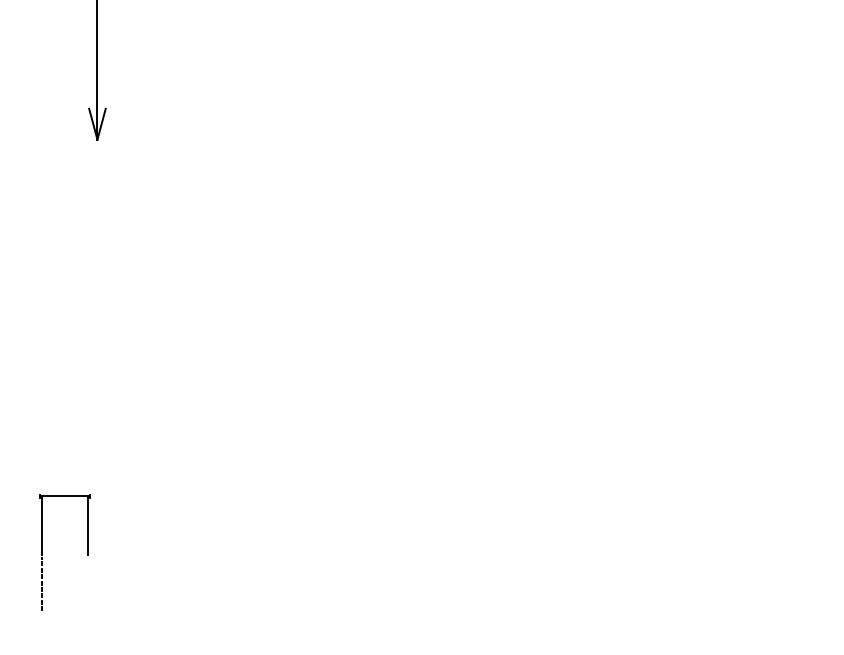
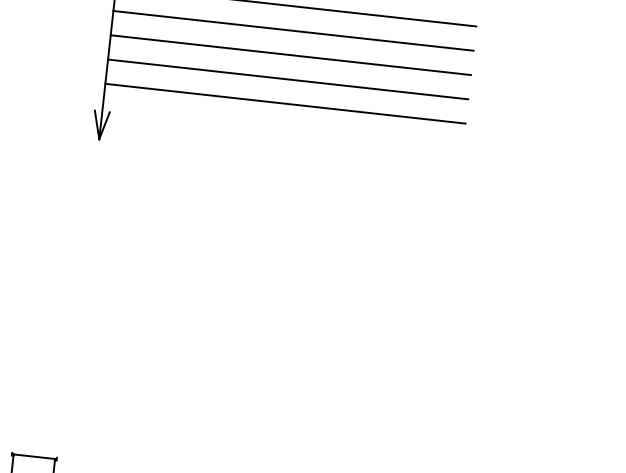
line: (297, 24) -> (290, 55), added
line: (297, 51) -> (287, 79), added
line: (297, 78) -> (285, 104), added

